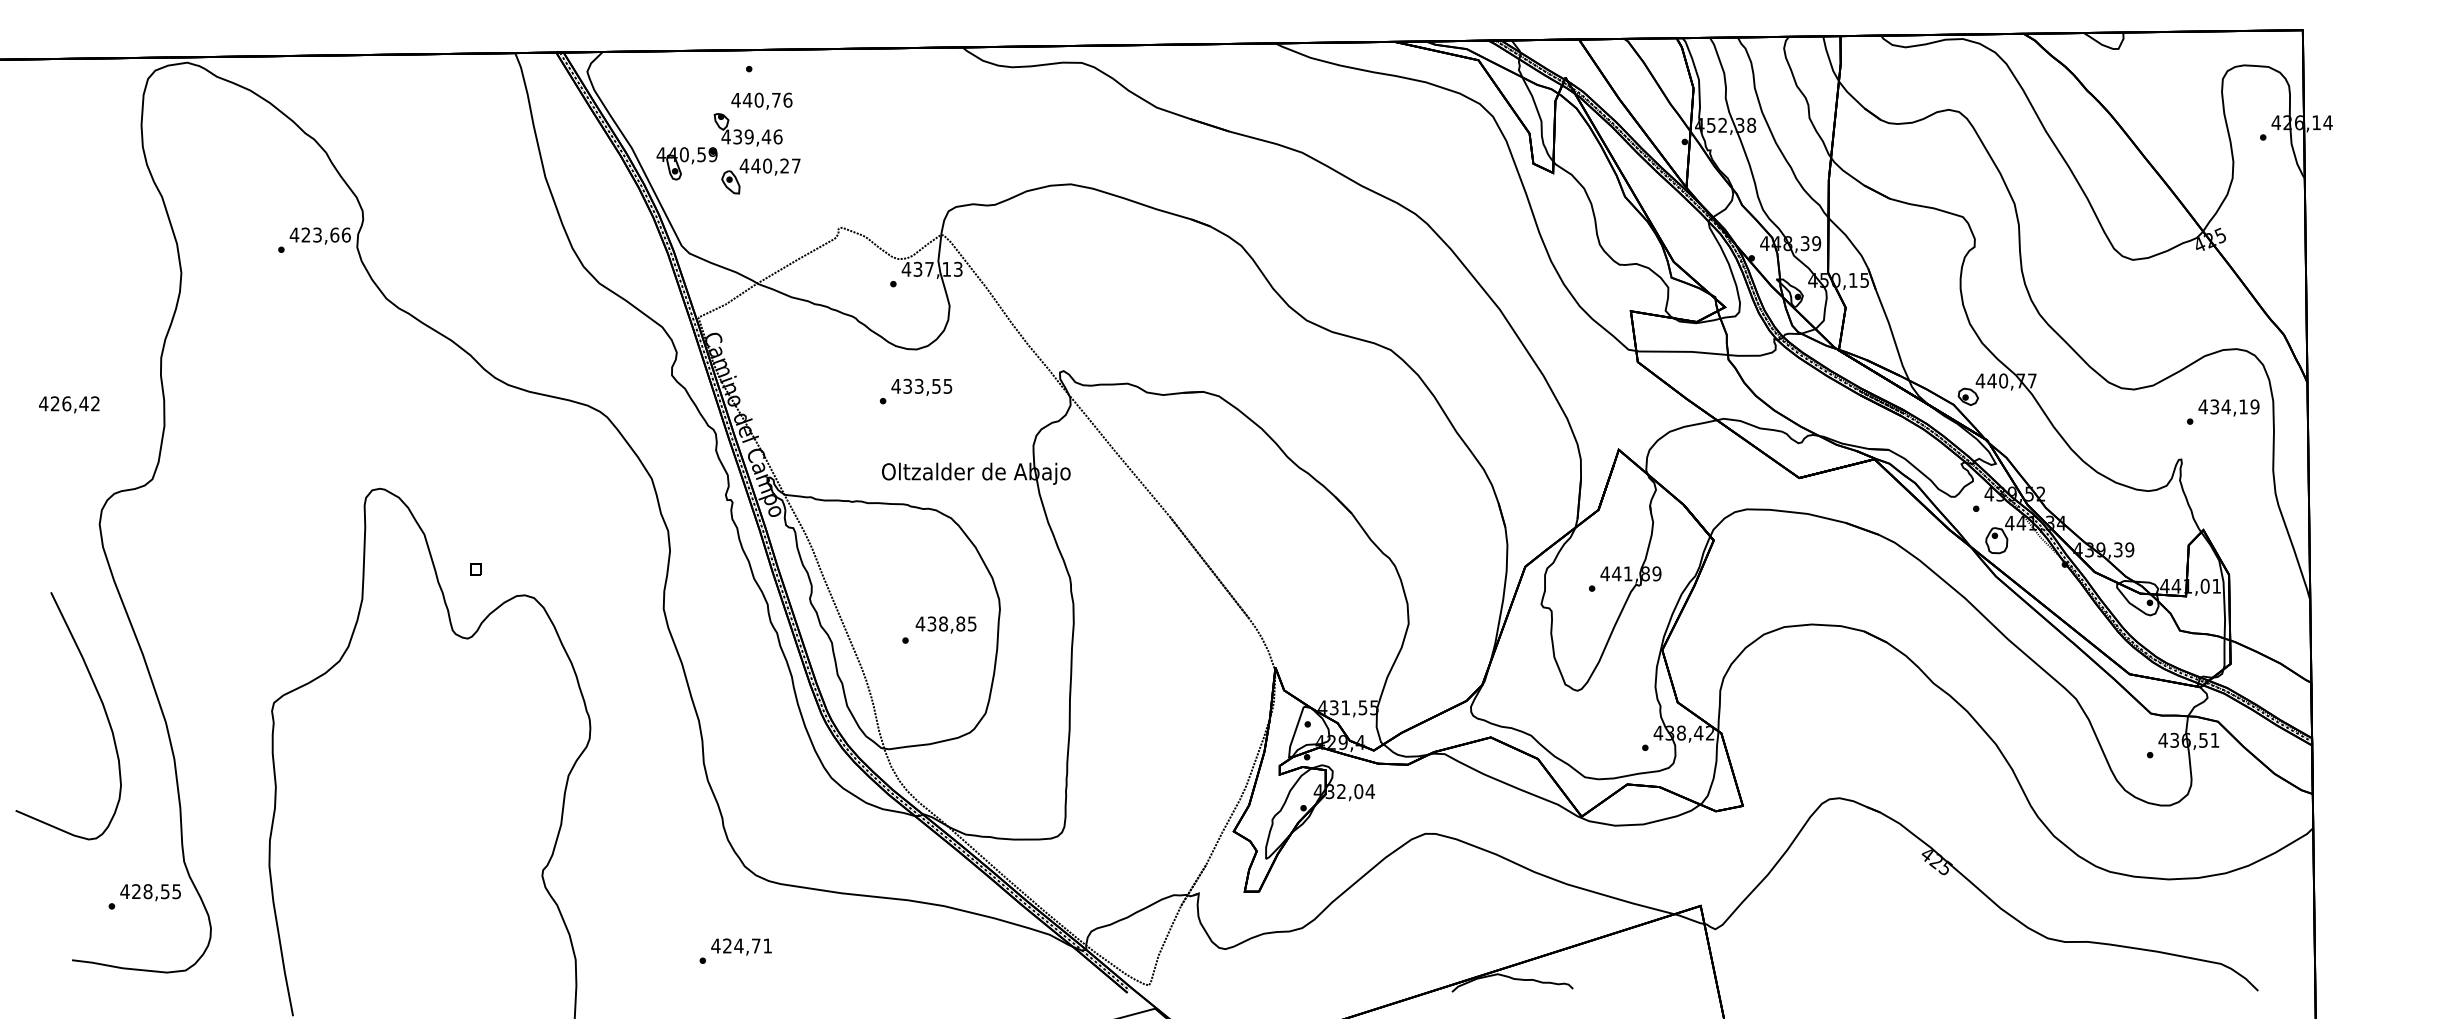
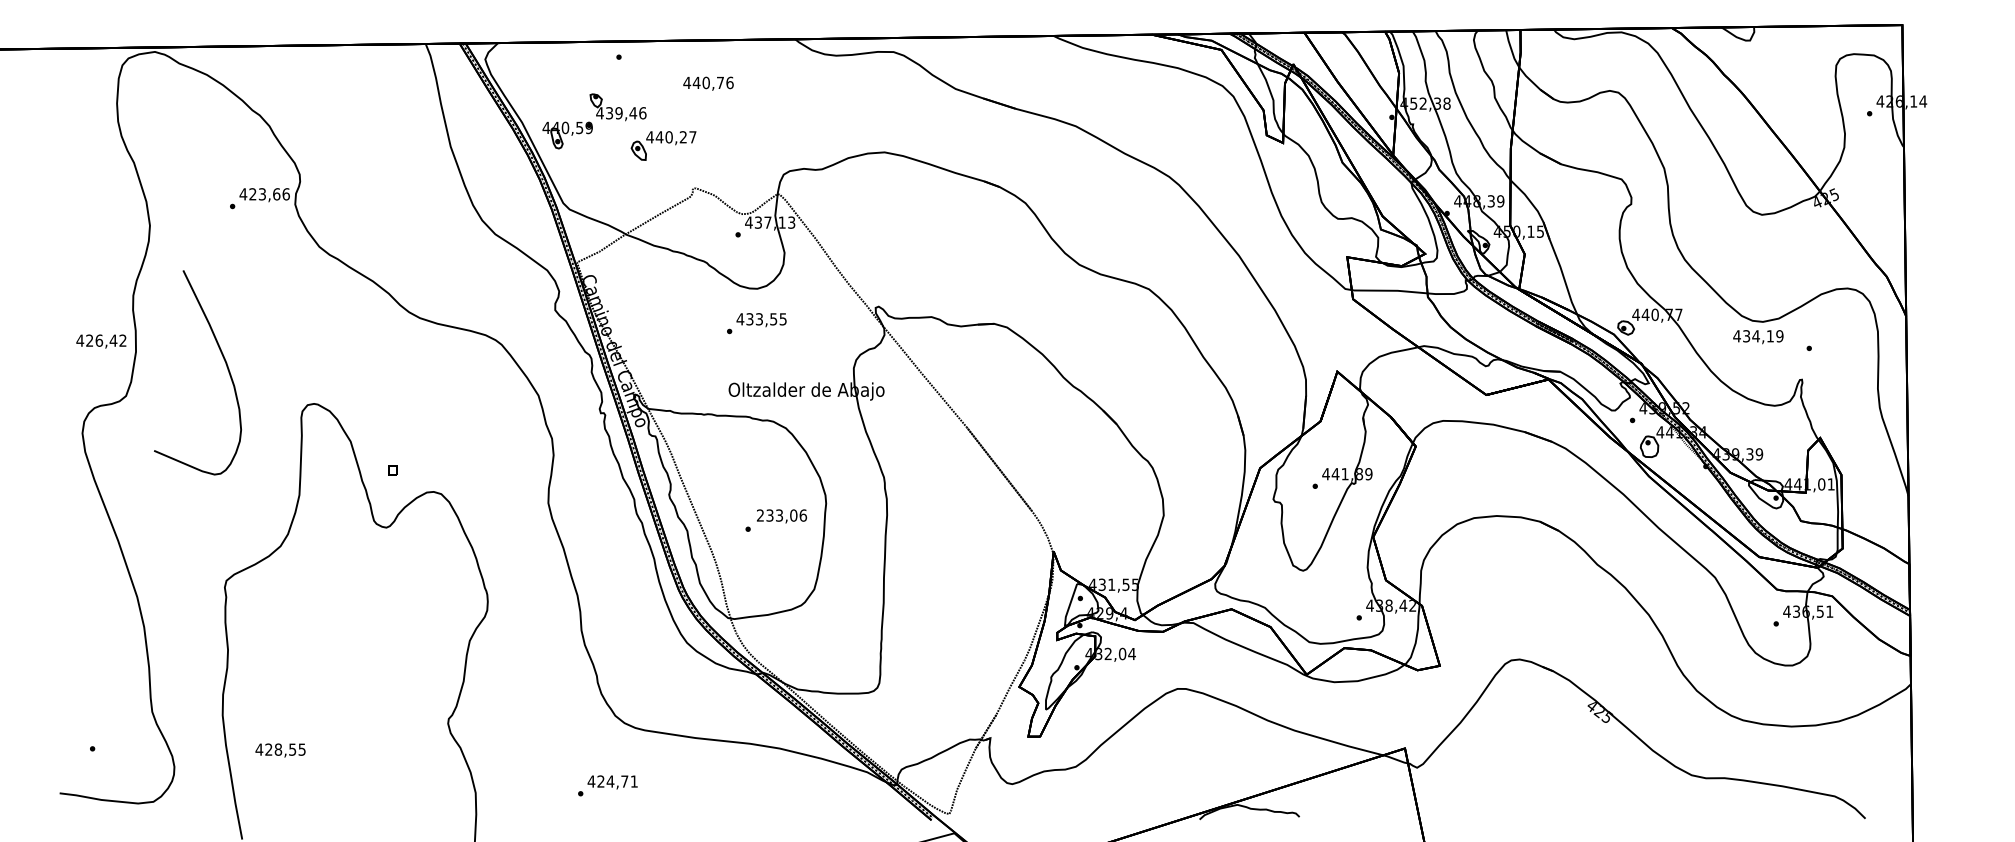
text: (761, 100) -> (708, 83), moved
part: (760, 175) -> (663, 145), moved
text: (69, 404) -> (101, 341), moved
text: (2229, 408) -> (1758, 337), moved
text: (945, 623) -> (781, 515), 438,85 -> 233,06
curve: (99, 700) -> (223, 359), moved
text: (150, 892) -> (280, 750), moved

